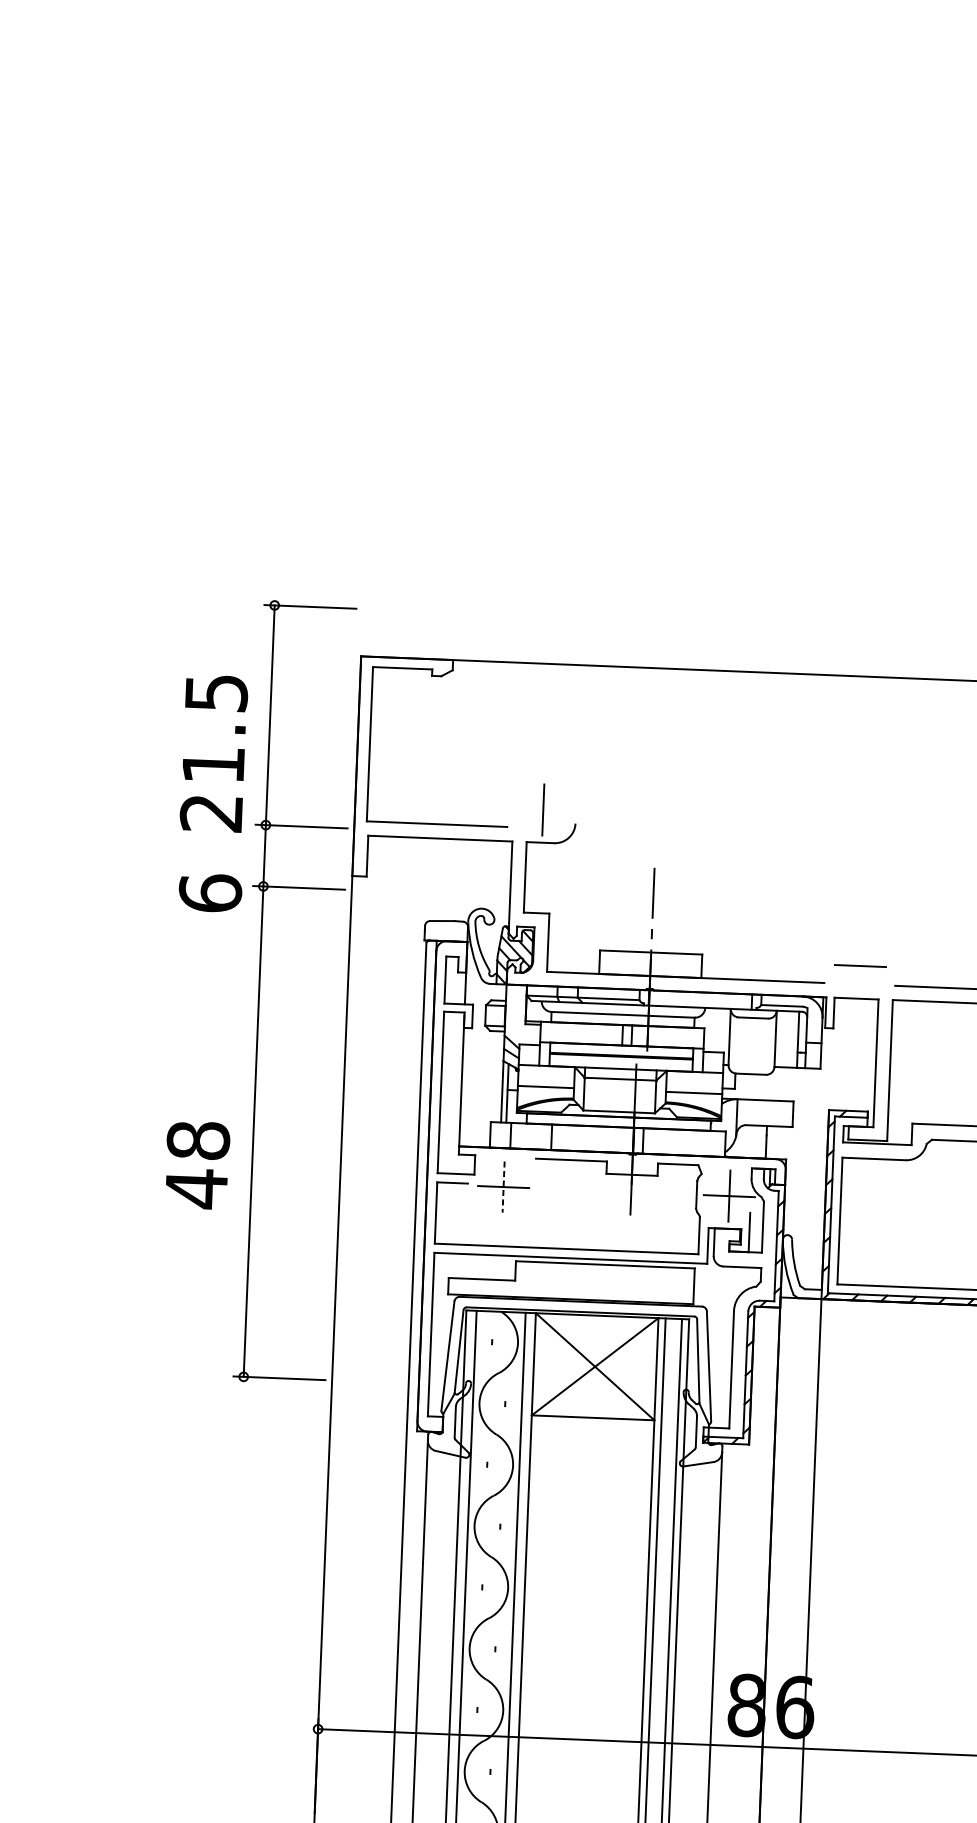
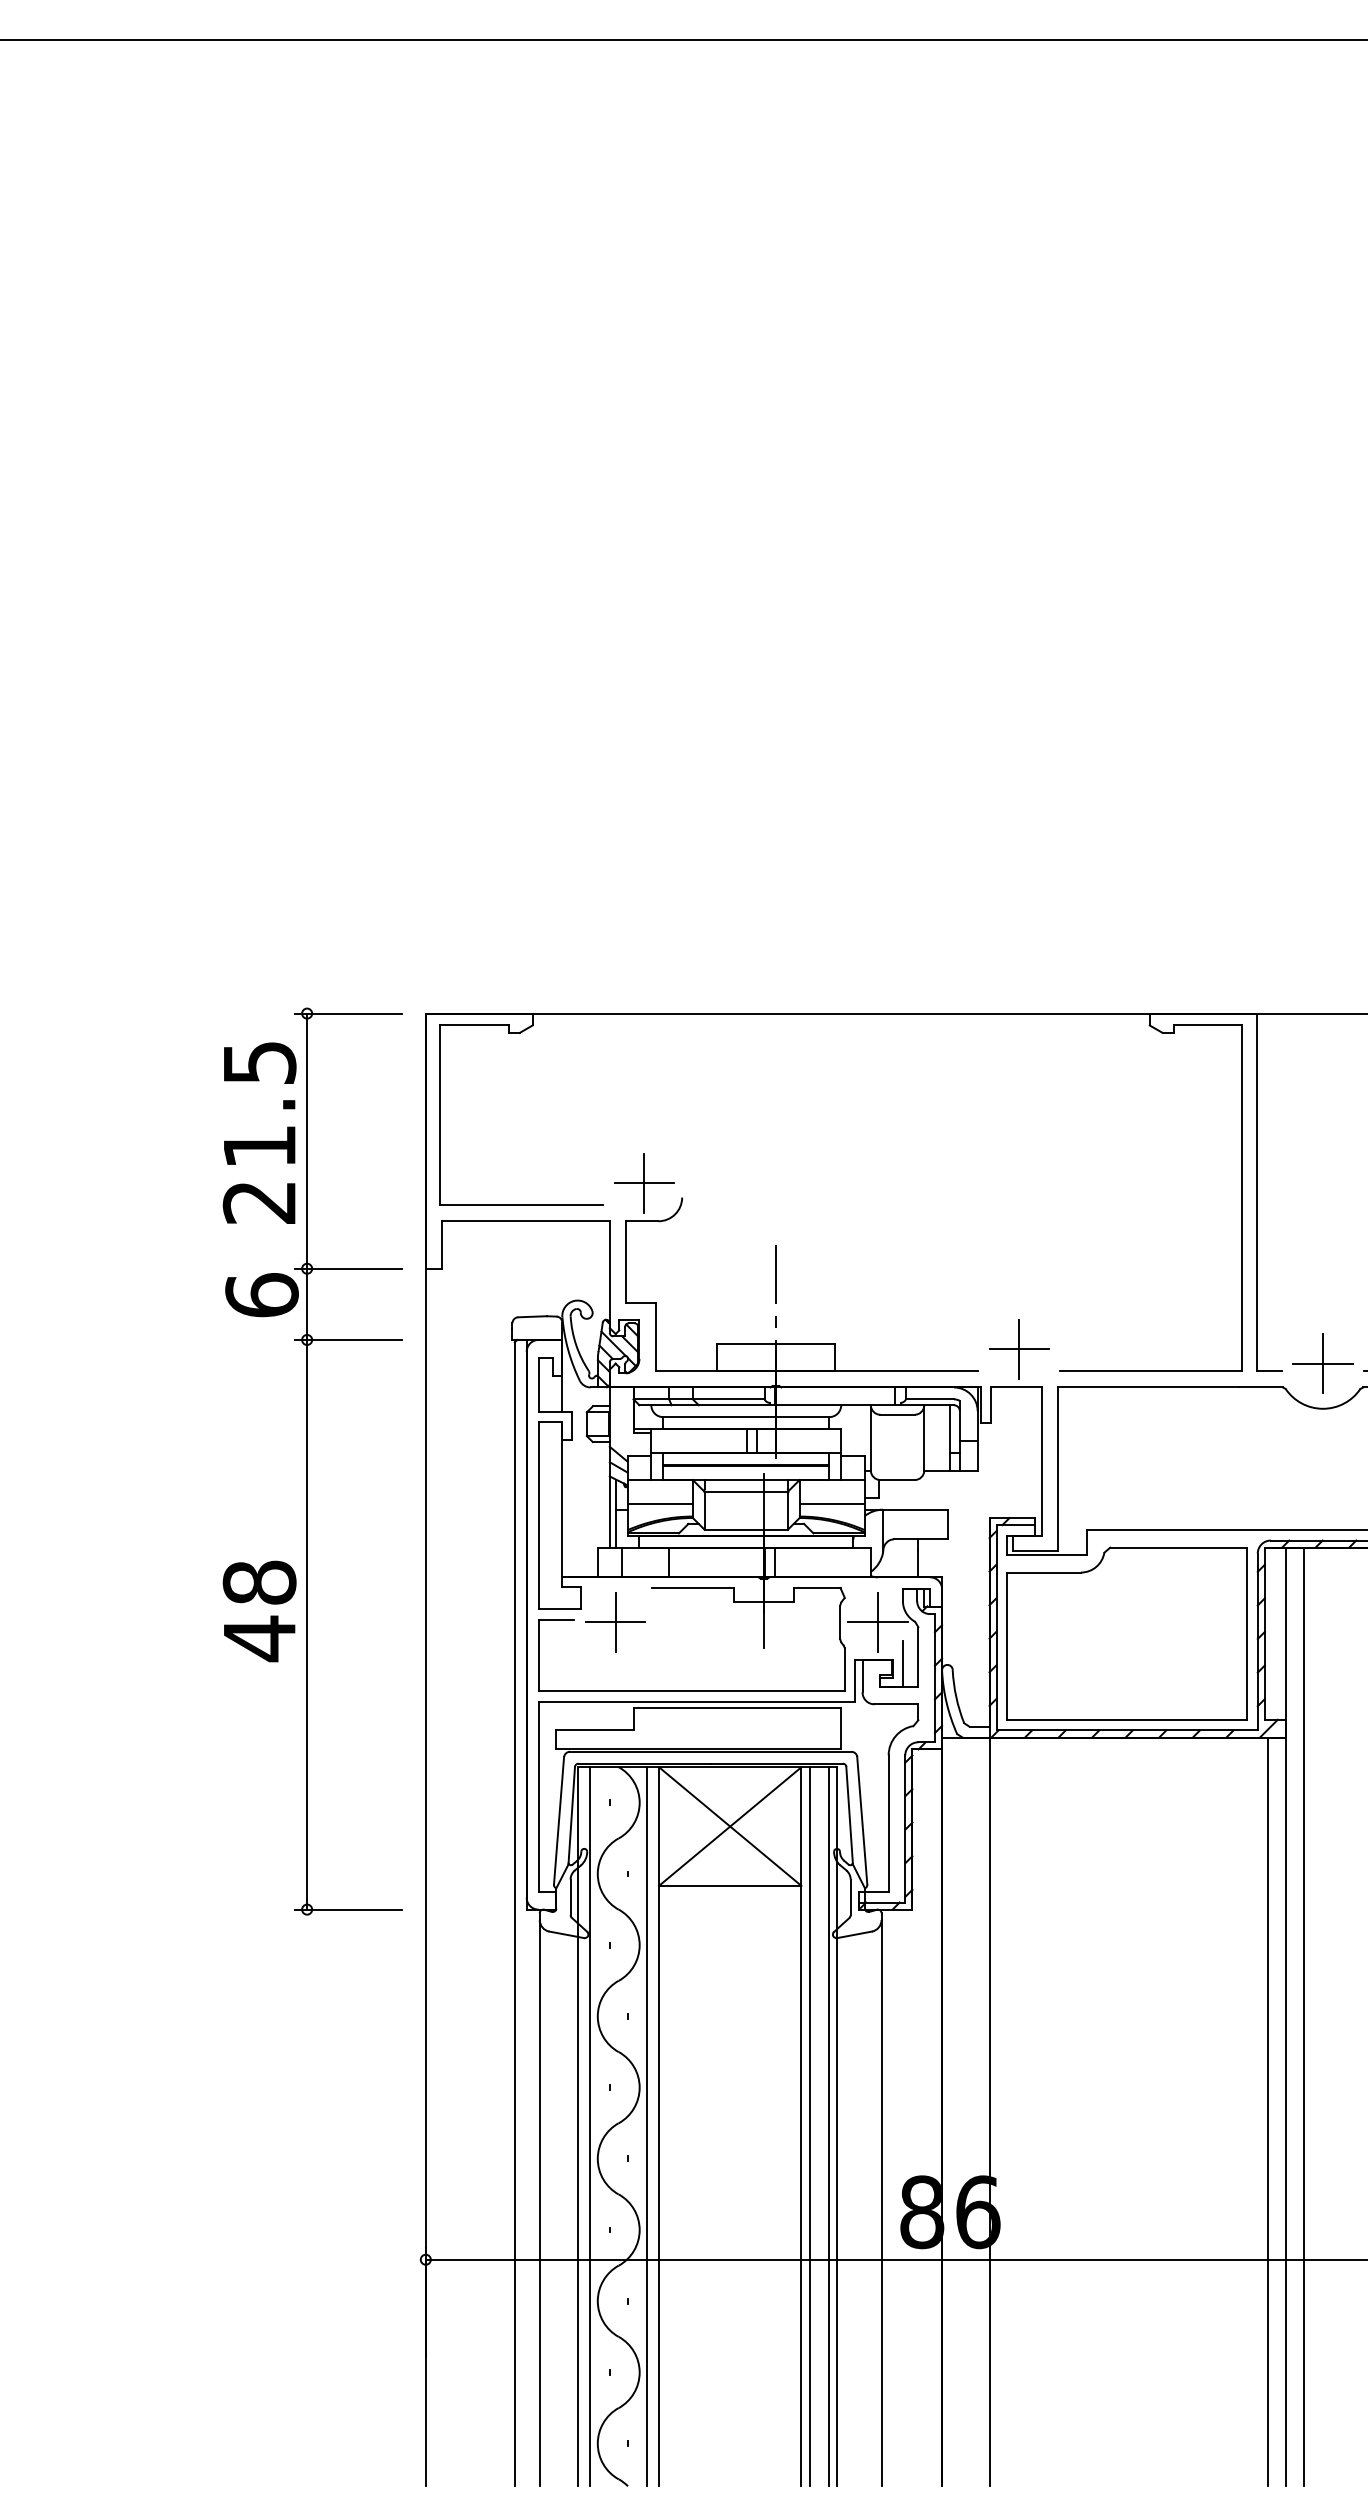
line: (542, 810) -> (643, 1183), added
line: (860, 966) -> (1019, 1349), added
part: (259, 991) -> (307, 1461), moved
line: (503, 1187) -> (615, 1622), dashed -> solid

